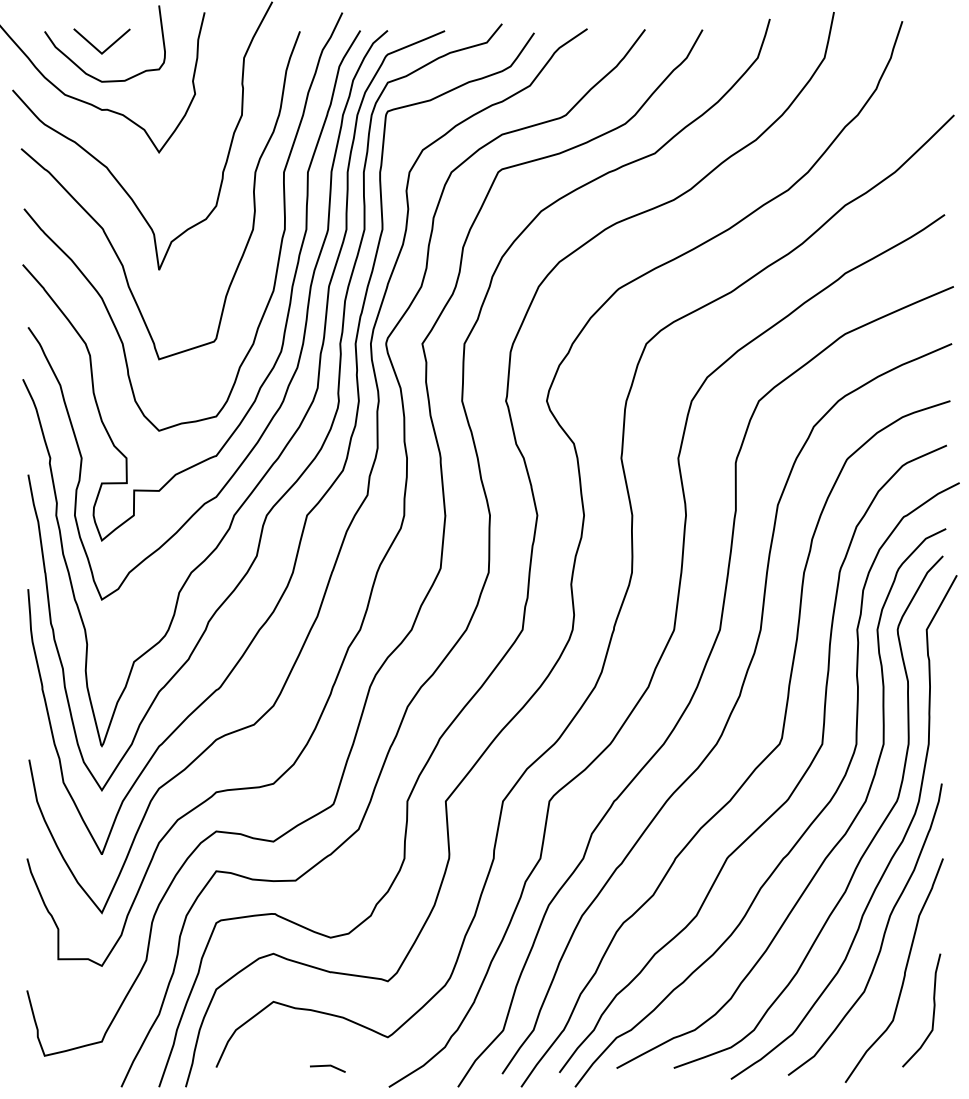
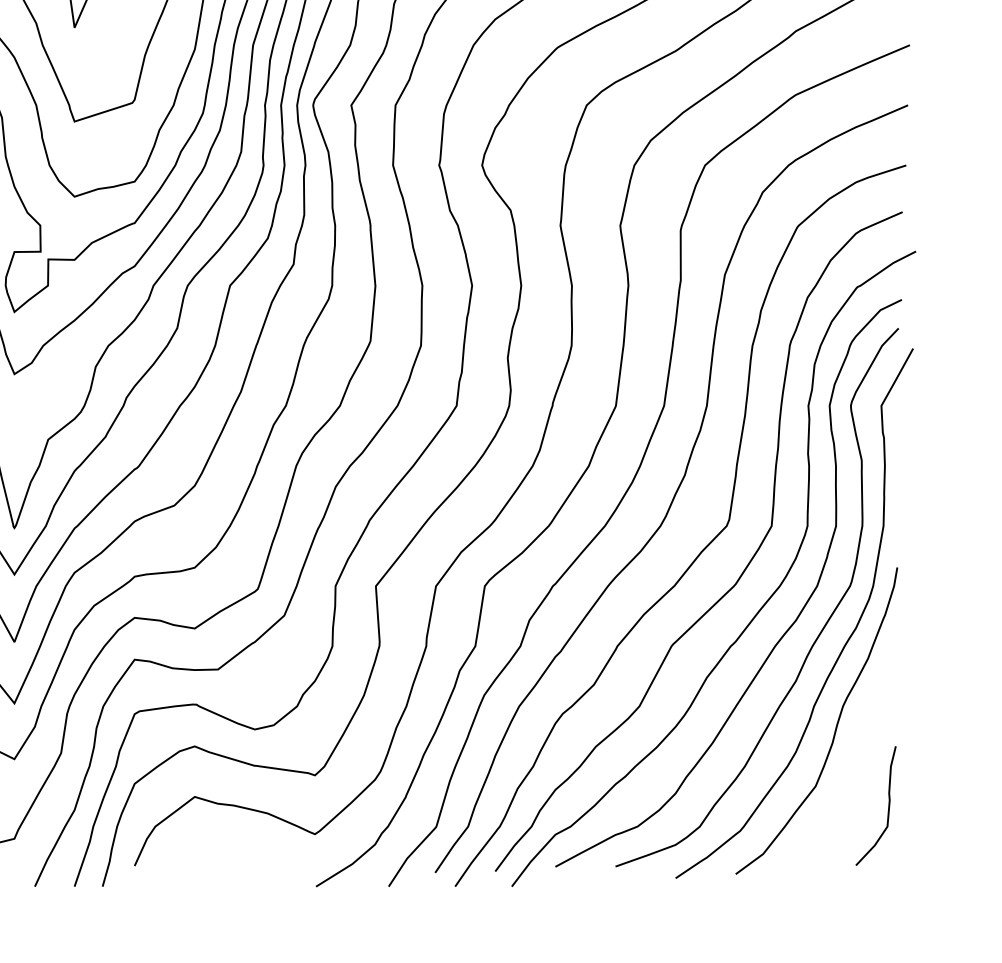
curve: (904, 970) -> (858, 763), removed
line: (327, 1066) -> (251, 864), removed

